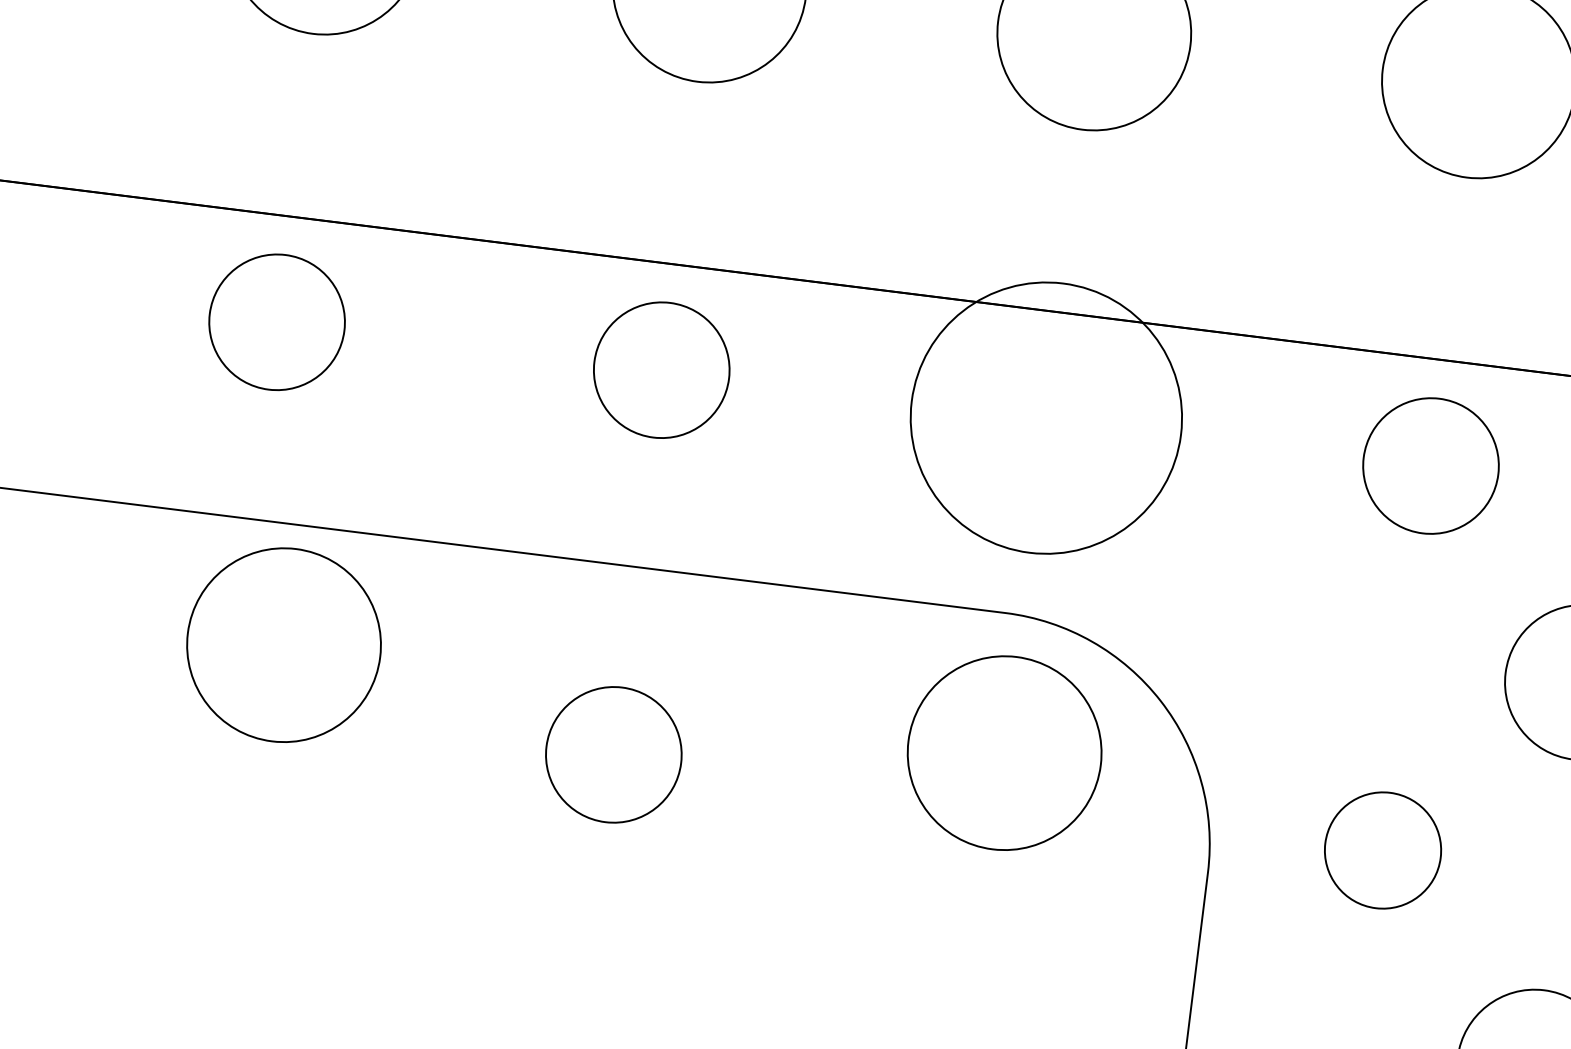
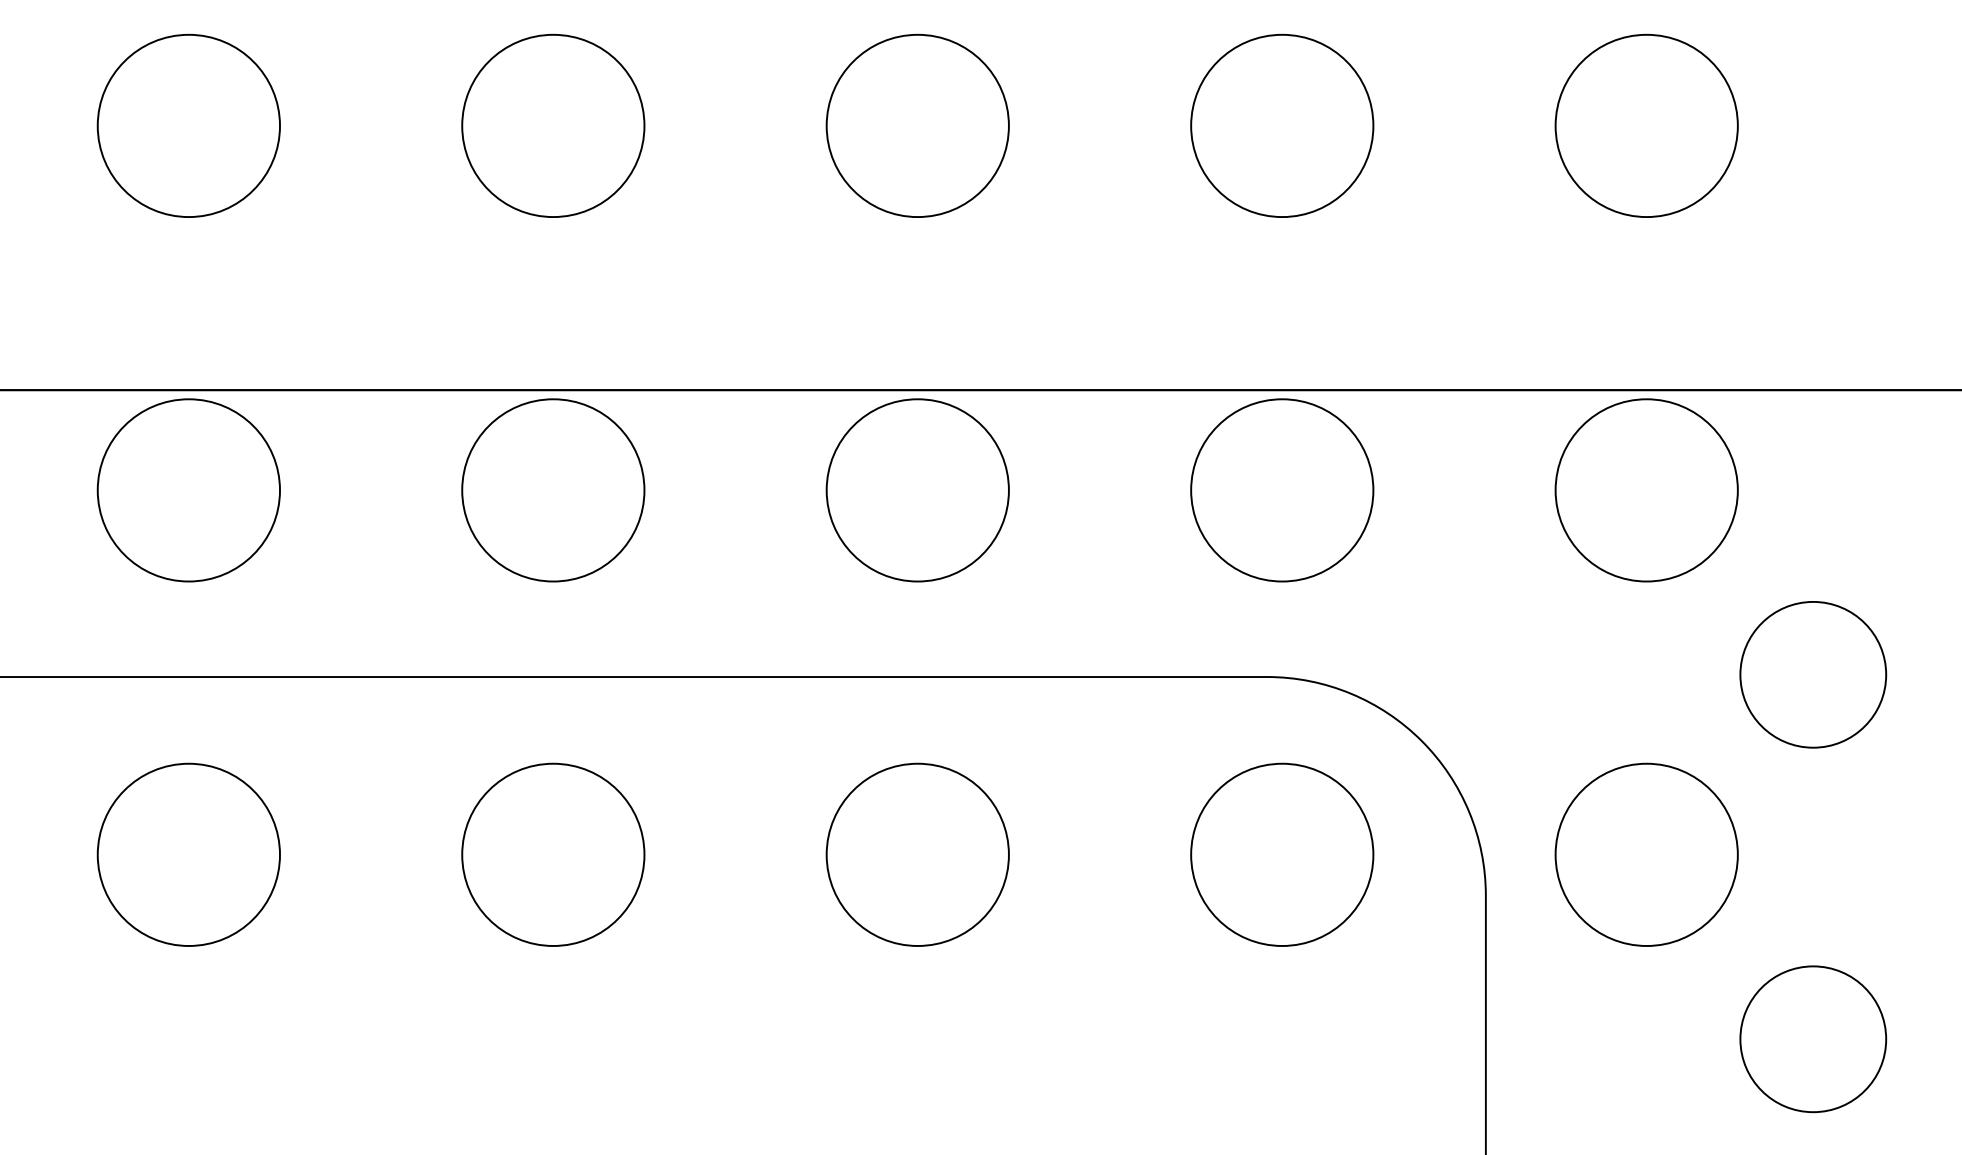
circle: (277, 322) -> (553, 490), size x1.43
circle: (661, 370) -> (917, 490), size x1.43
circle: (1046, 418) -> (1282, 490), size x0.71
circle: (1430, 466) -> (1646, 490), size x1.43
circle: (284, 644) -> (553, 854), moved
circle: (1004, 752) -> (1282, 854), moved
circle: (613, 754) -> (917, 854), size x1.43
circle: (1382, 850) -> (1646, 854), size x1.67

